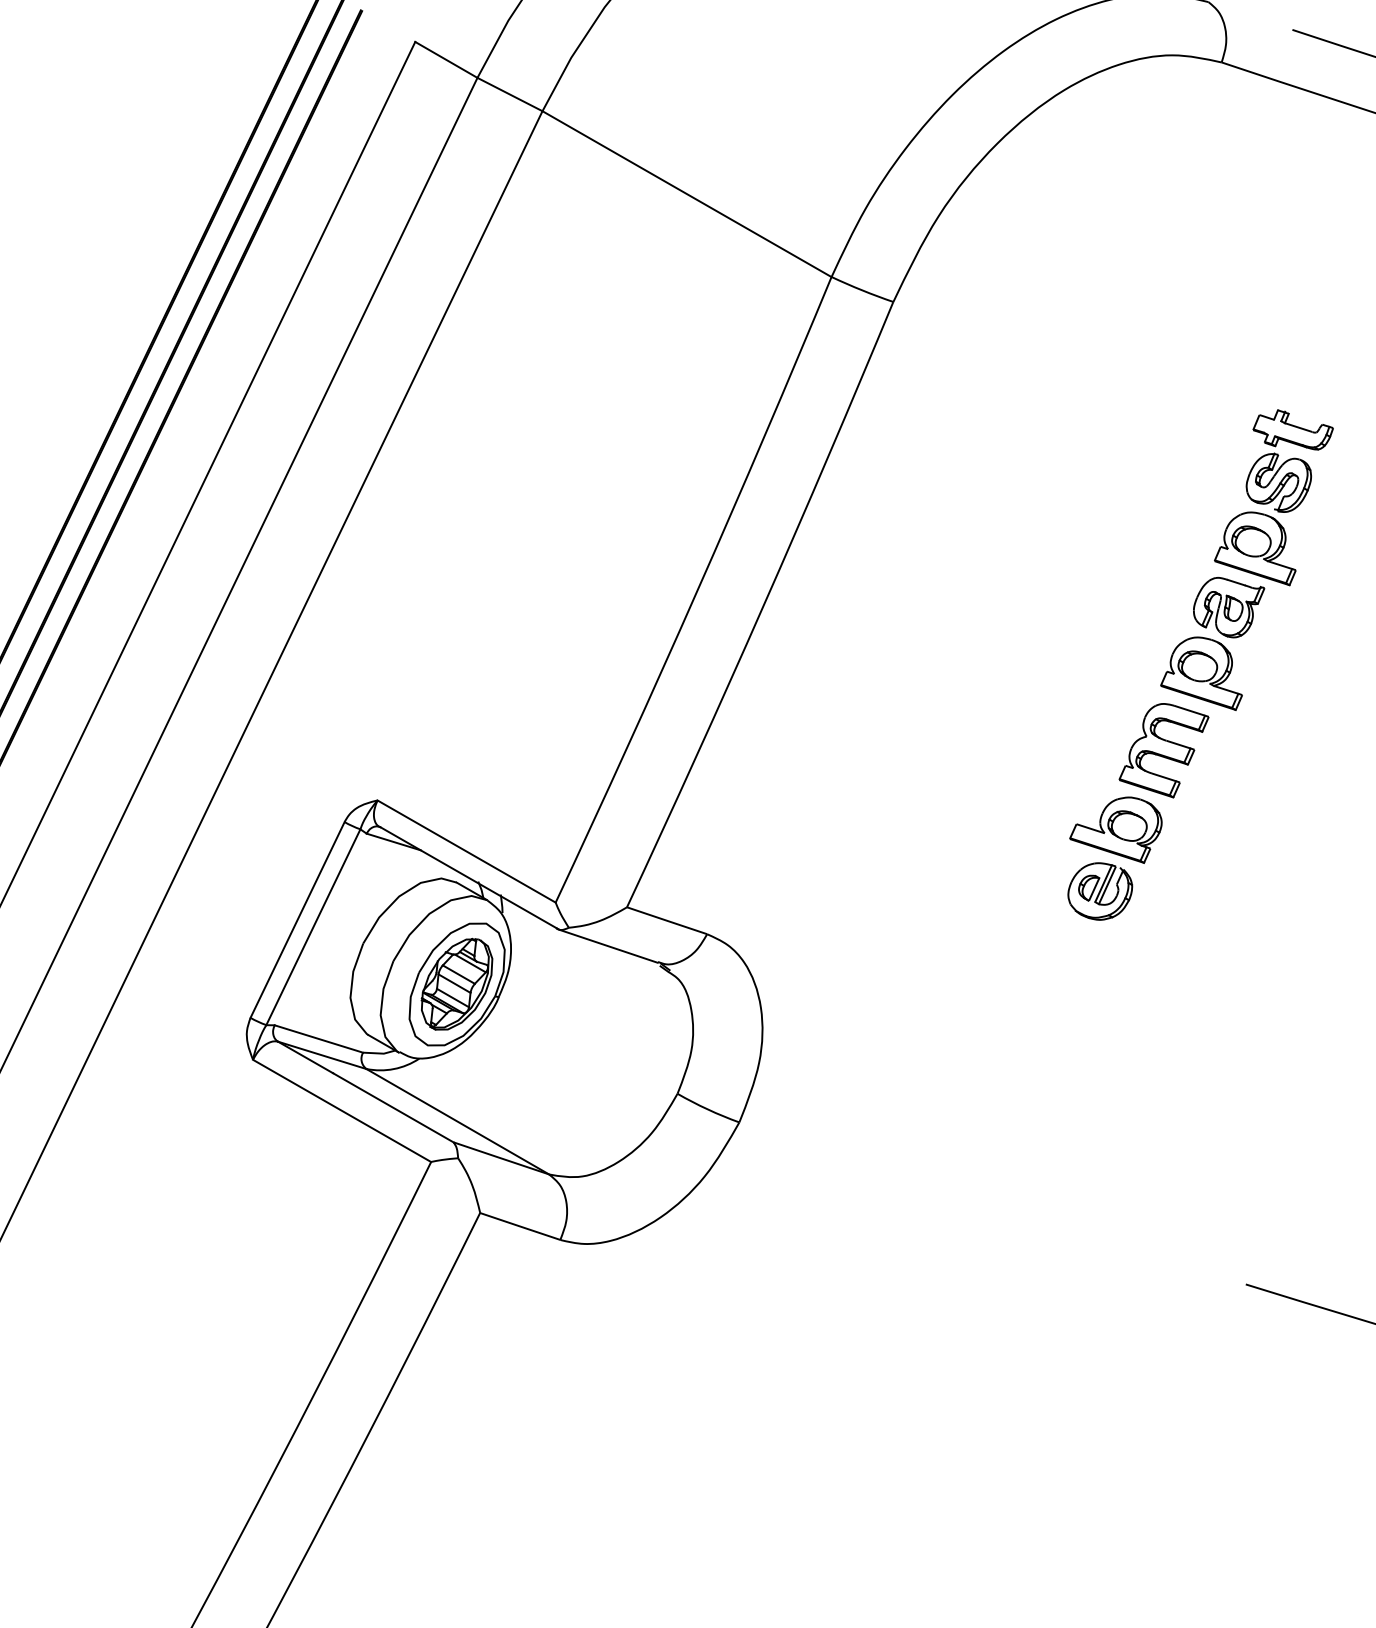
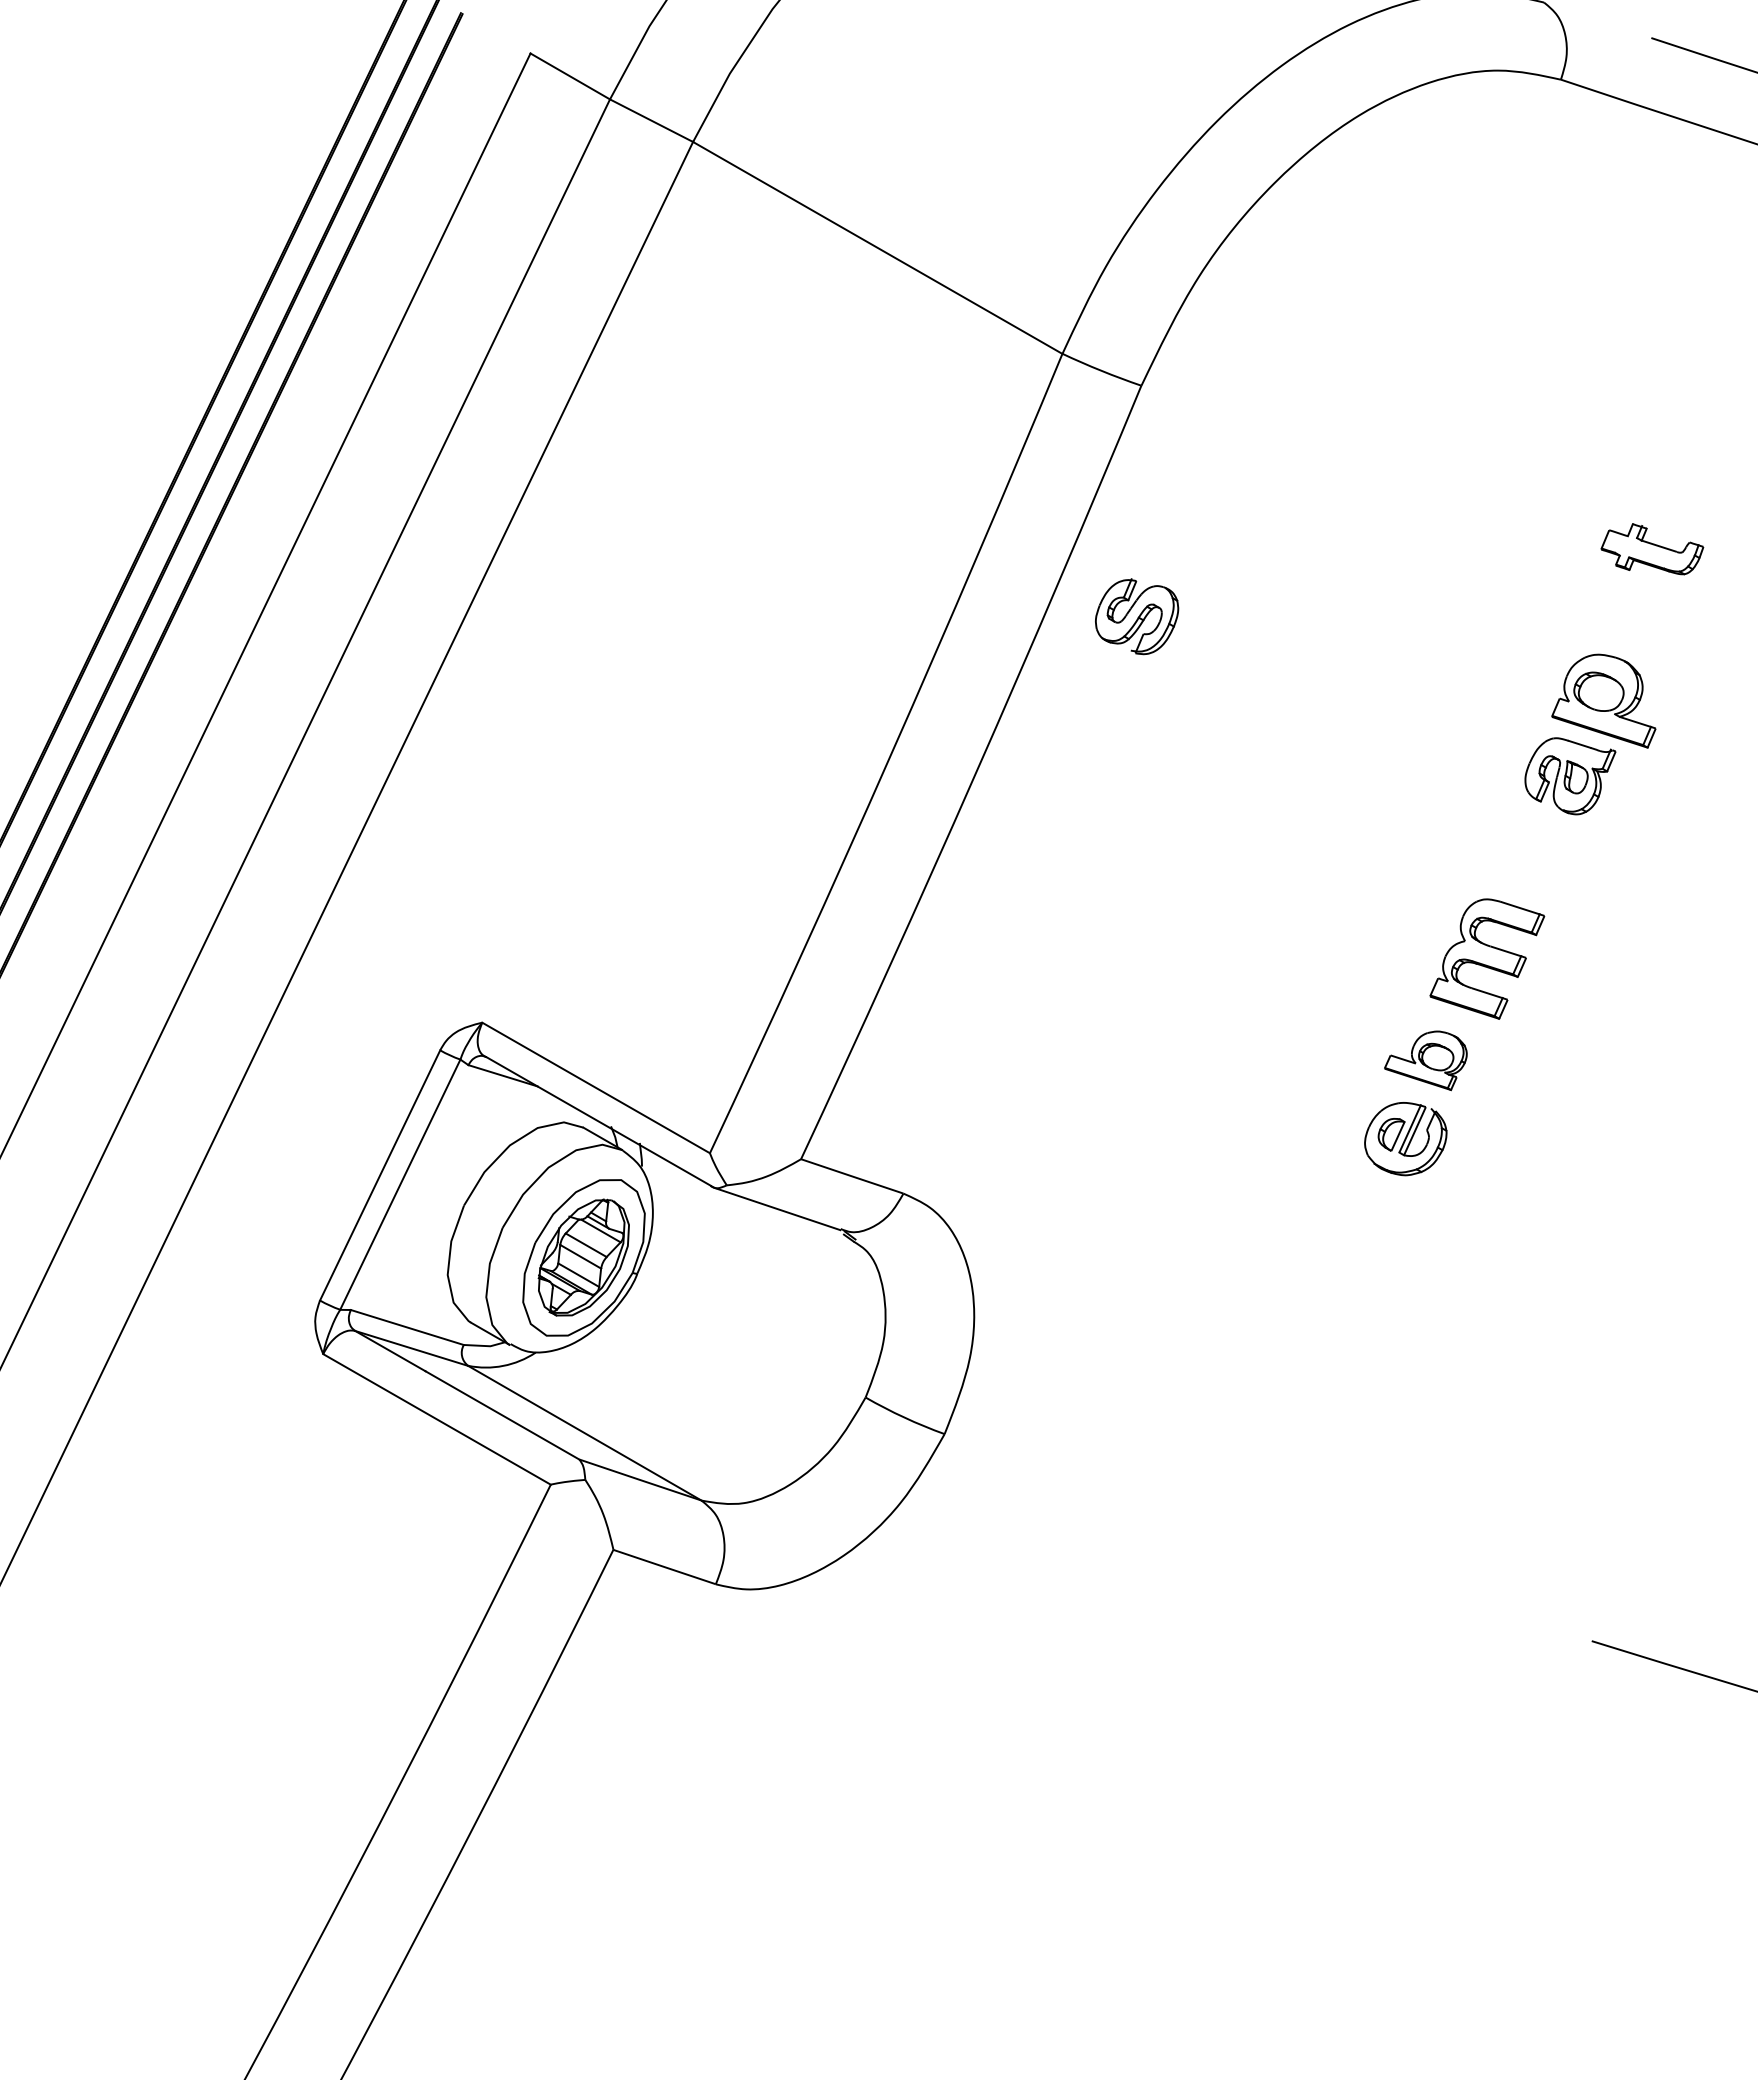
part: (1279, 482) -> (1137, 616), moved
part: (1200, 673) -> (1534, 860), removed
part: (1115, 830) -> (1425, 1060), size x0.7

